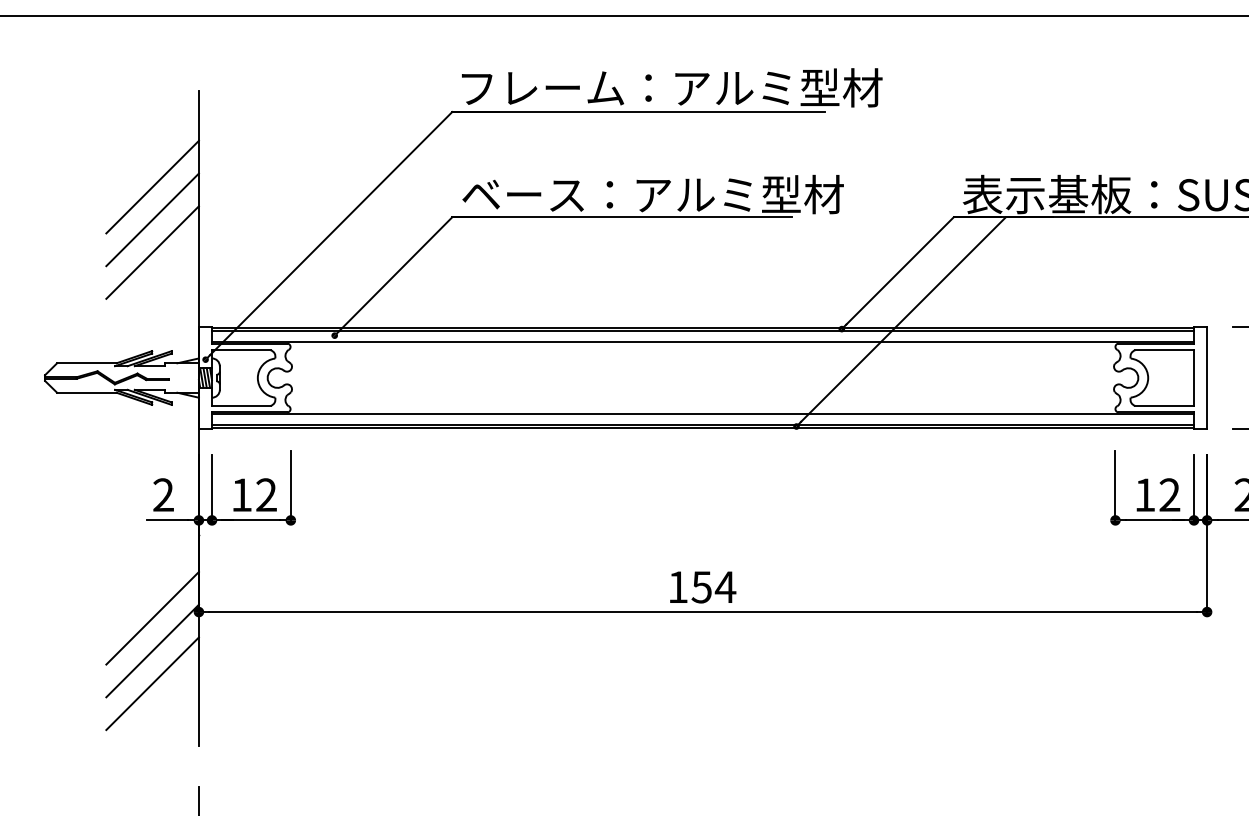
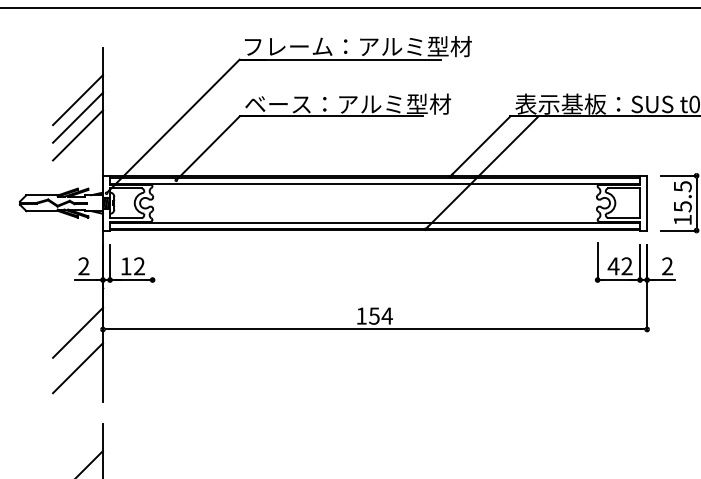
line: (290, 486) -> (152, 261), removed
text: (1144, 495) -> (613, 266), 12 -> 42
line: (151, 650) -> (77, 350), removed

